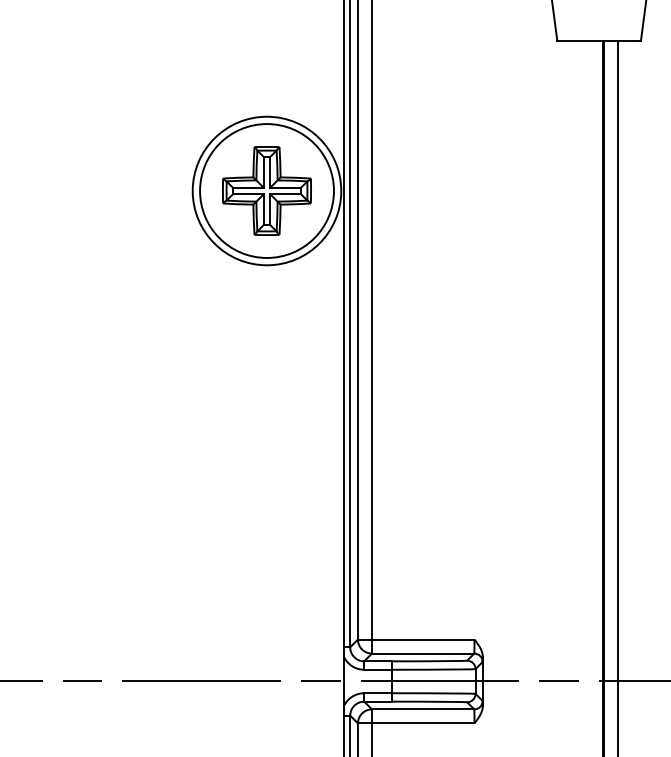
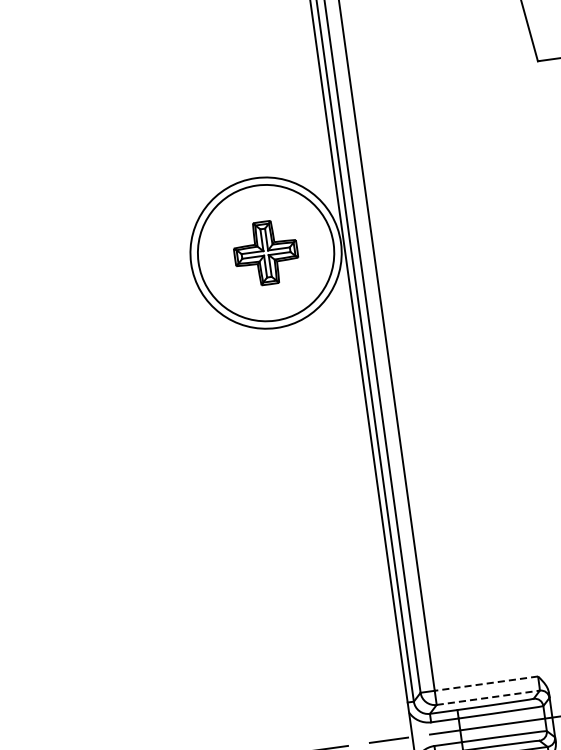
part: (266, 190) -> (265, 252), size x0.7
line: (422, 639) -> (485, 683), solid -> dashed
line: (423, 653) -> (488, 697), solid -> dashed

